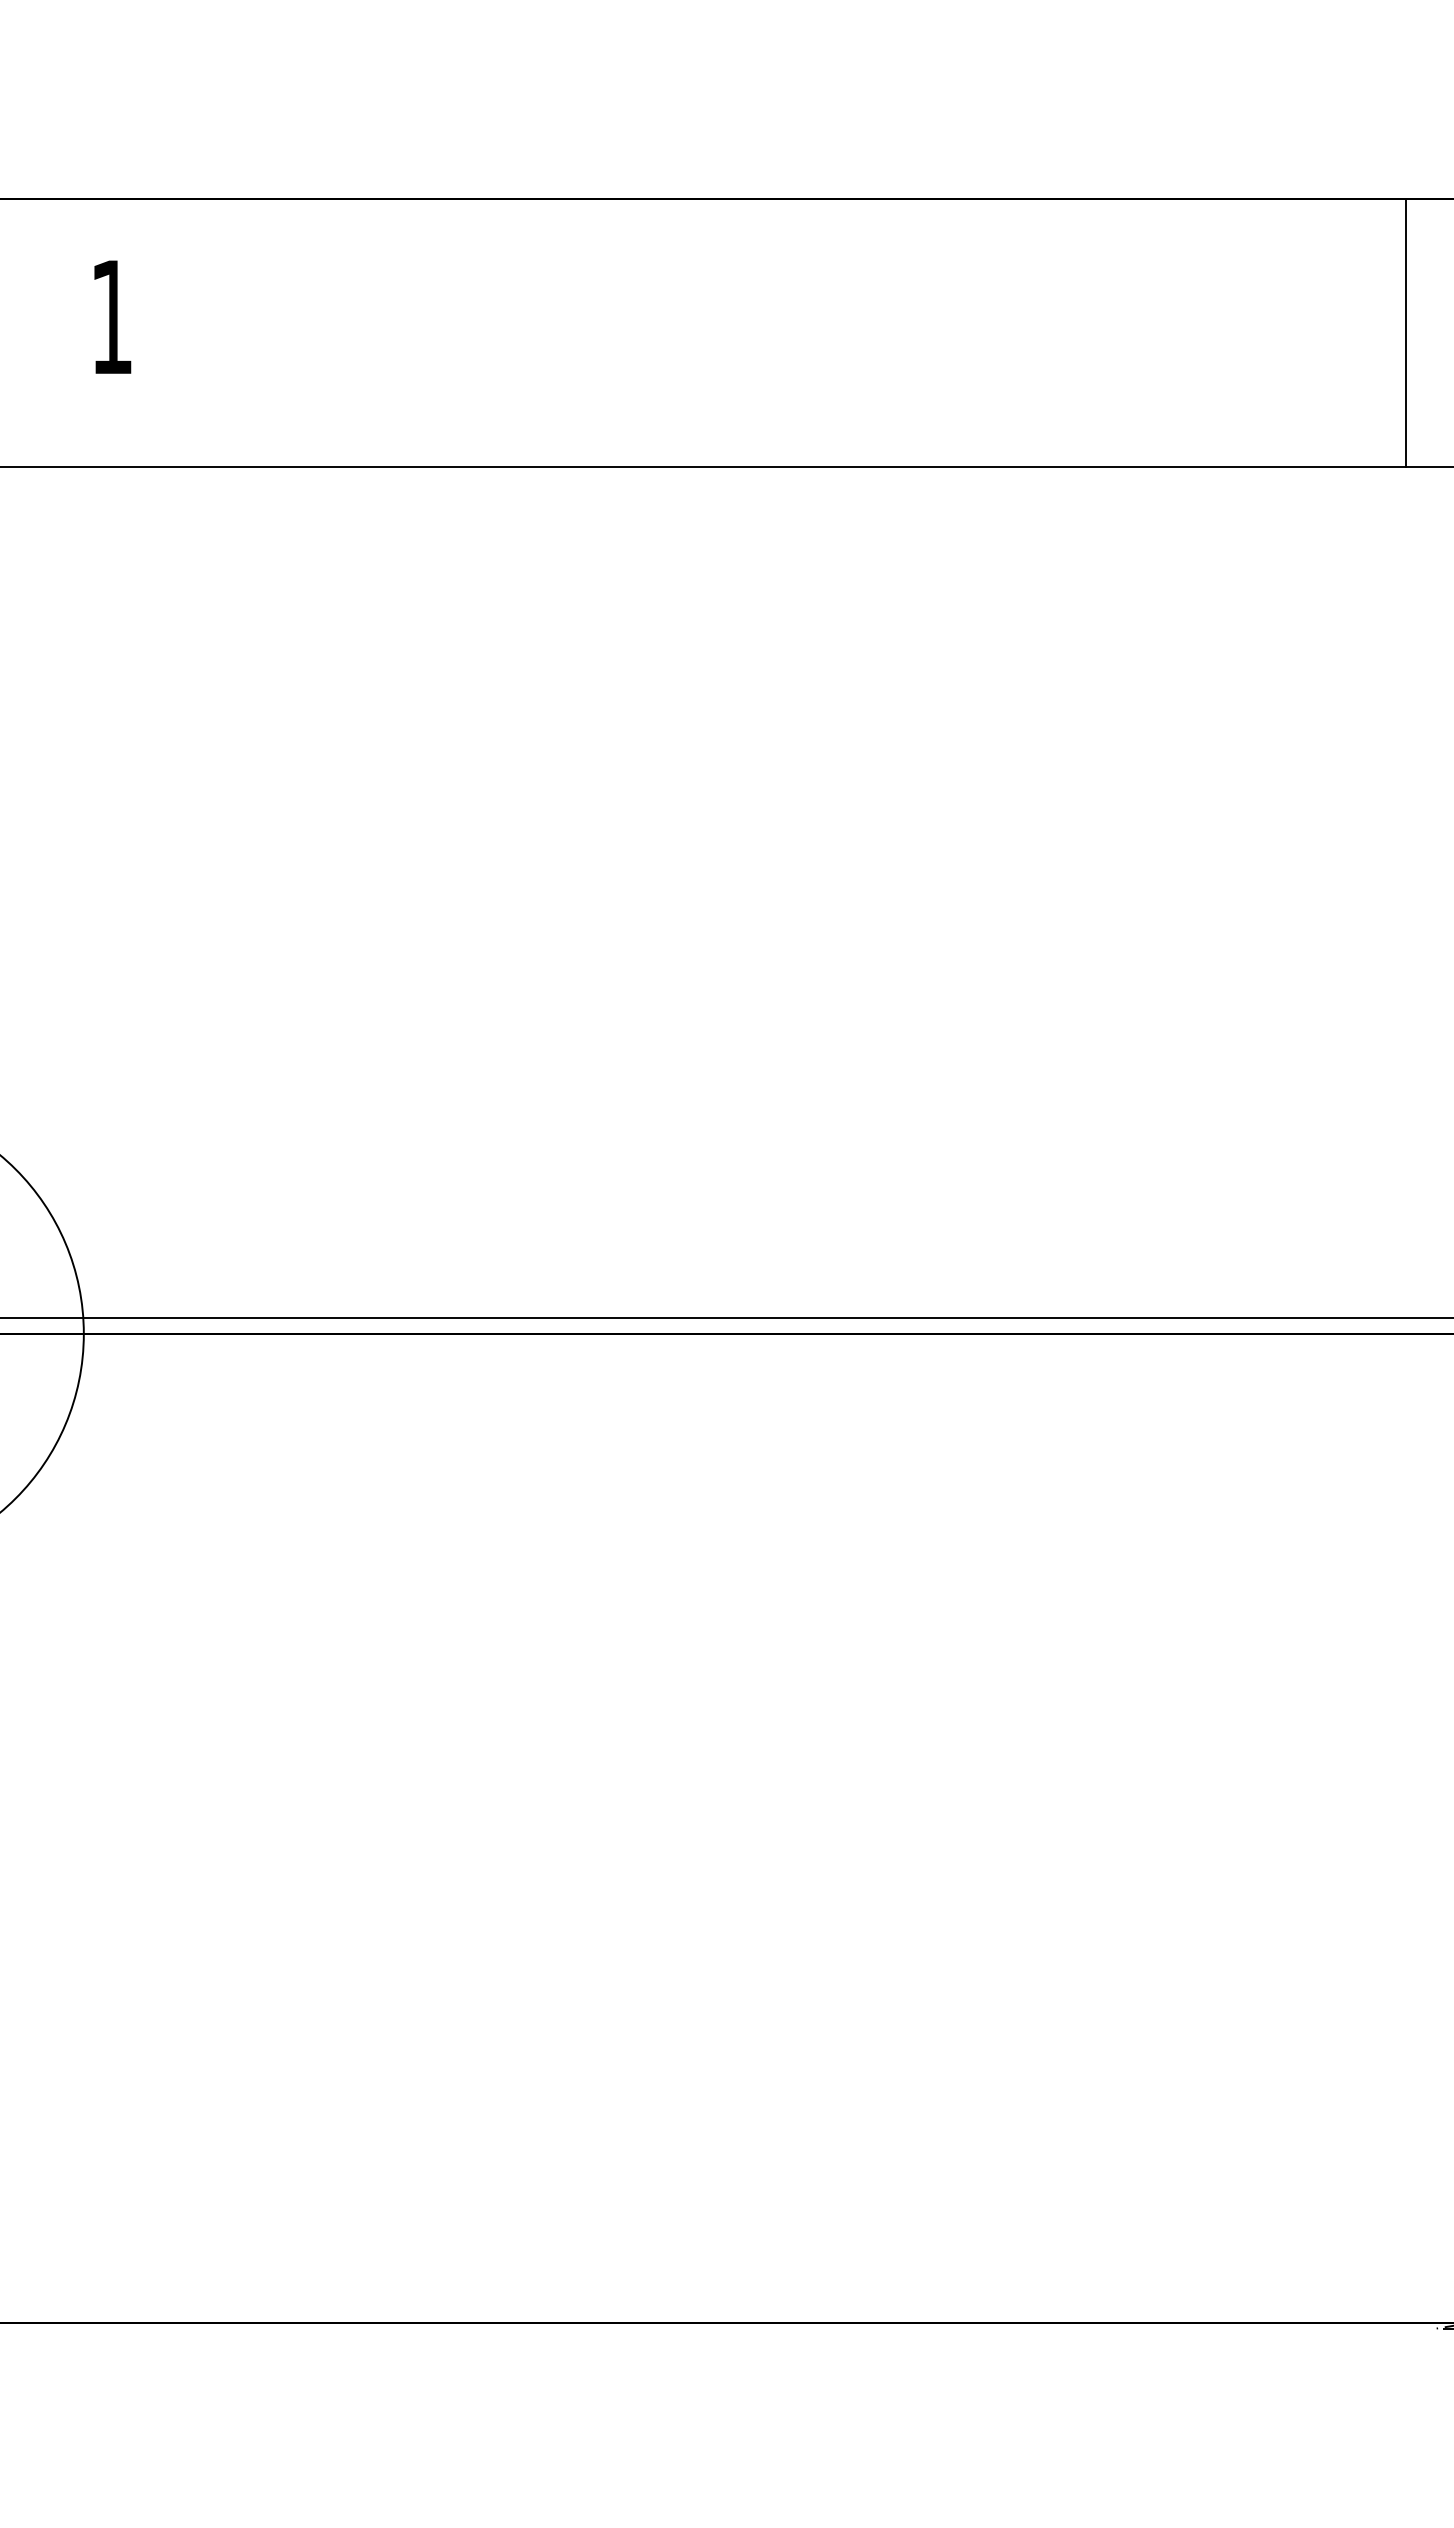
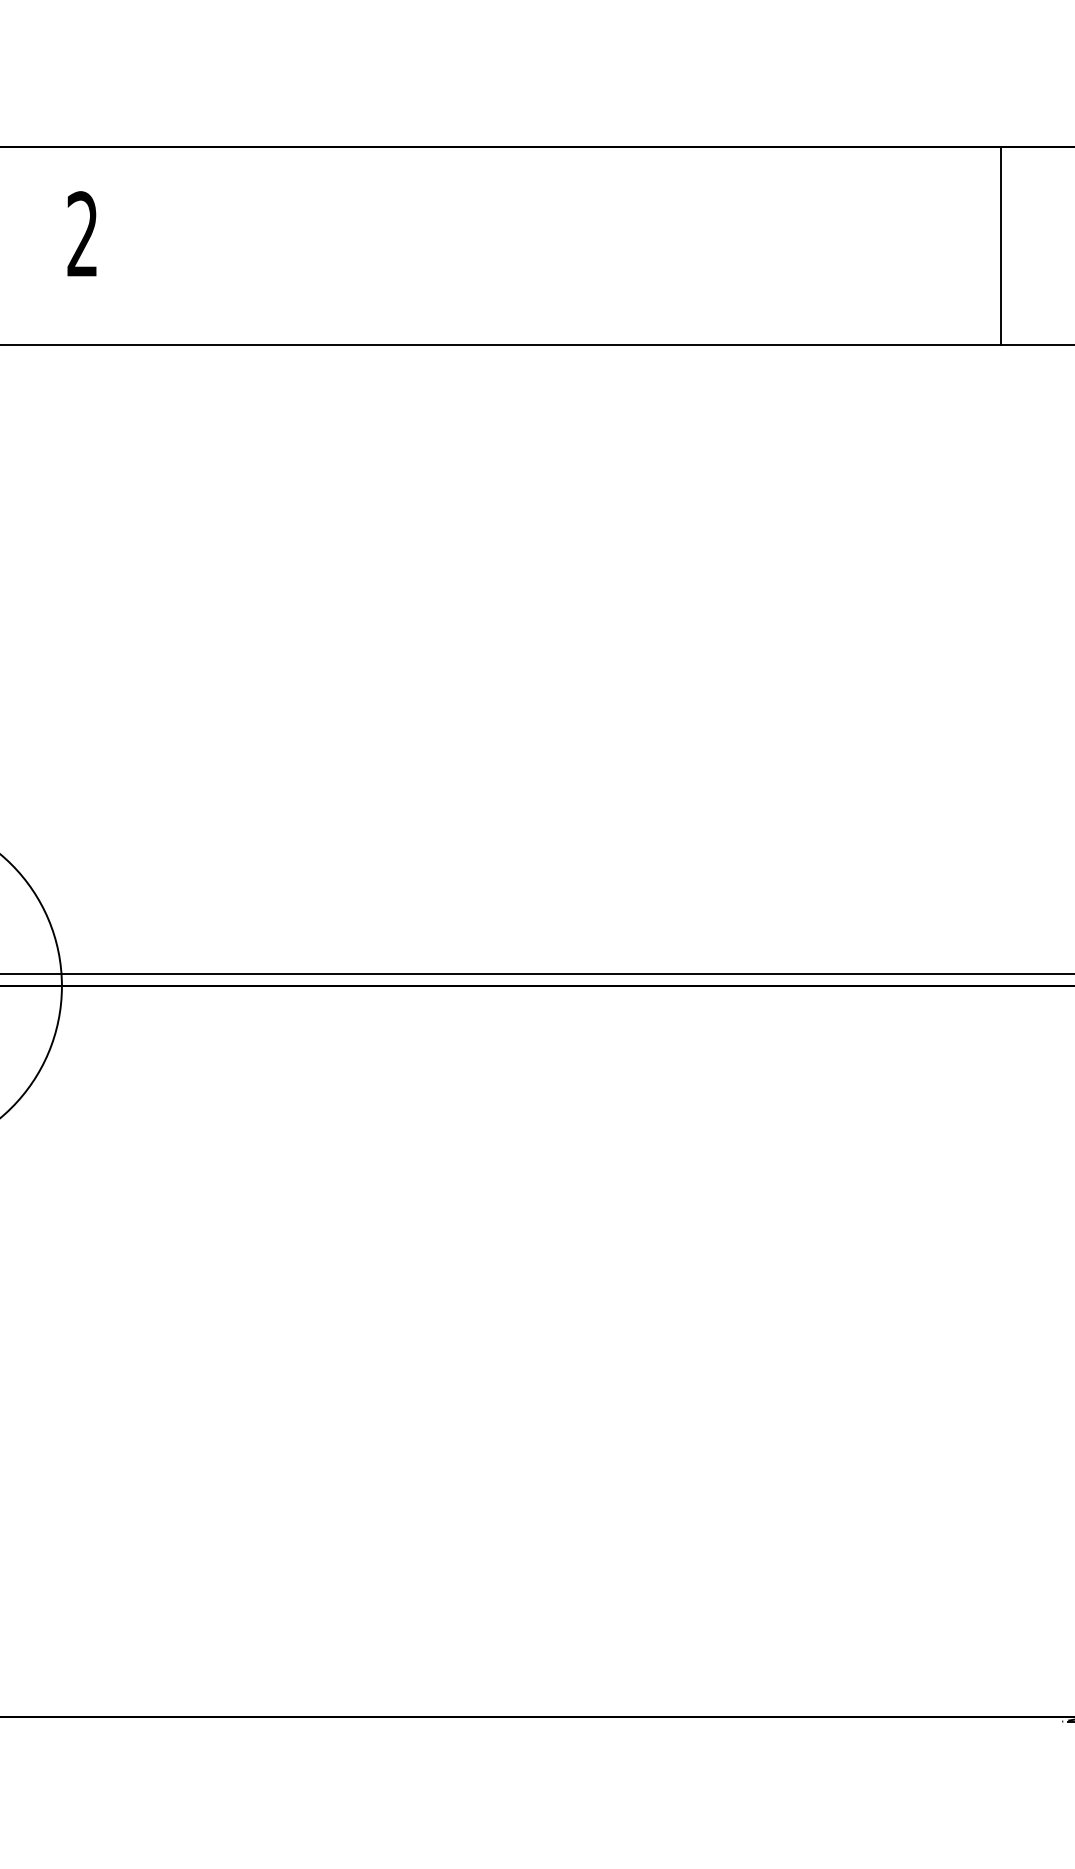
text: (111, 315) -> (82, 233), 1 -> 2
line: (1405, 332) -> (1000, 245), moved

